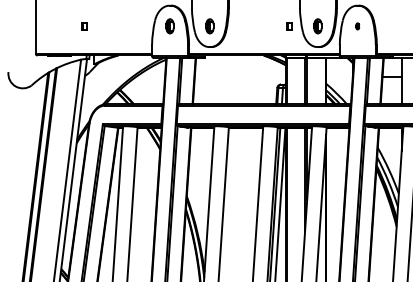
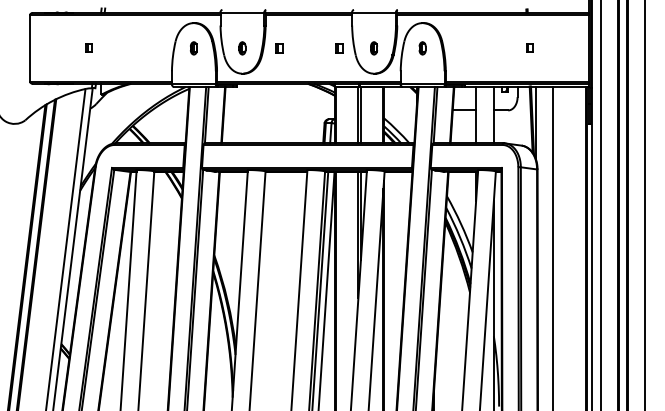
part: (169, 26) -> (193, 48), size x0.71
part: (209, 26) -> (242, 48), size x0.71
part: (240, 26) -> (279, 48), added
part: (317, 26) -> (373, 48), size x0.71
part: (357, 26) -> (422, 48), size x1.67

